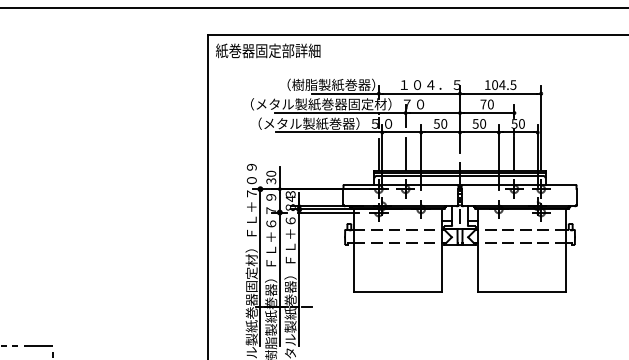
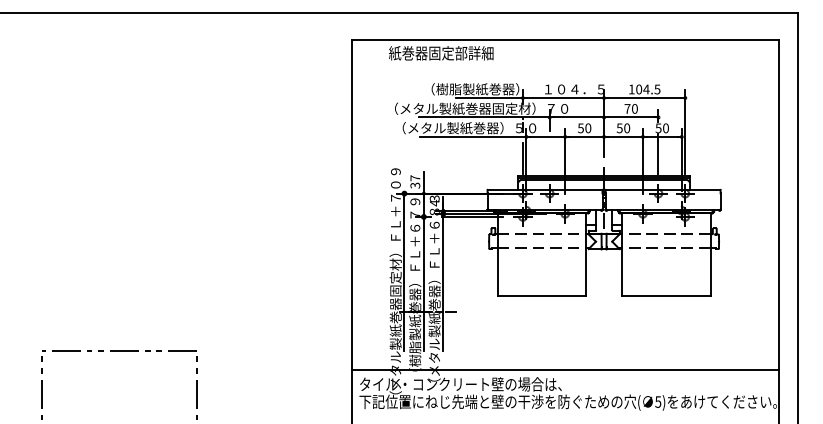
text: (268, 51) -> (441, 53), moved
line: (405, 154) -> (549, 158), removed
text: (271, 174) -> (415, 178), 30 -> 37

